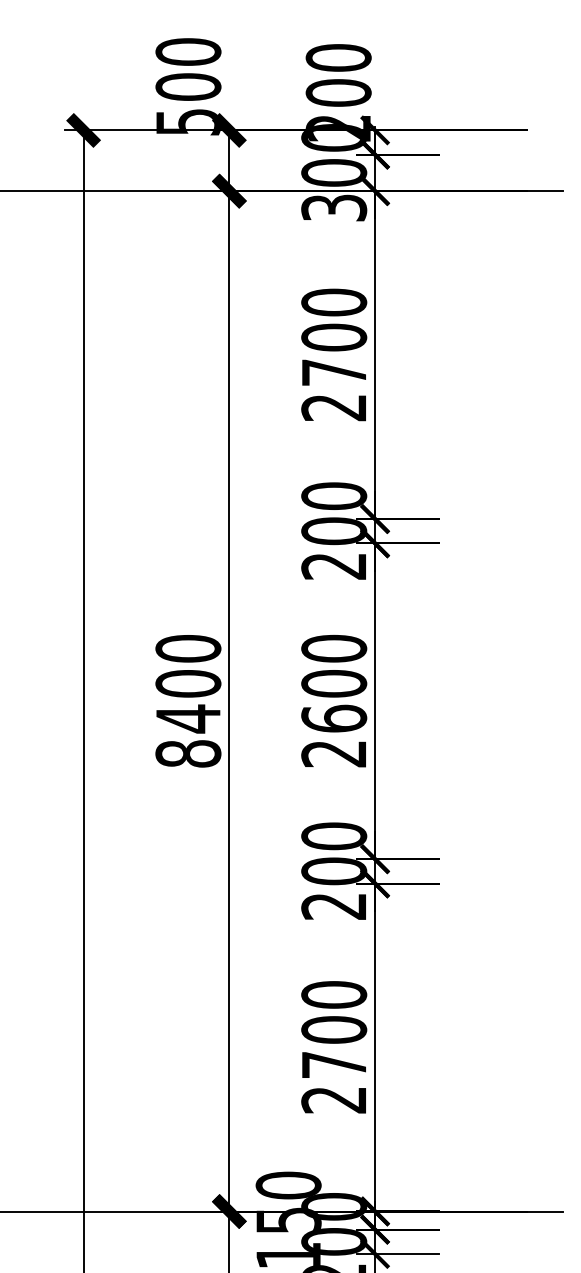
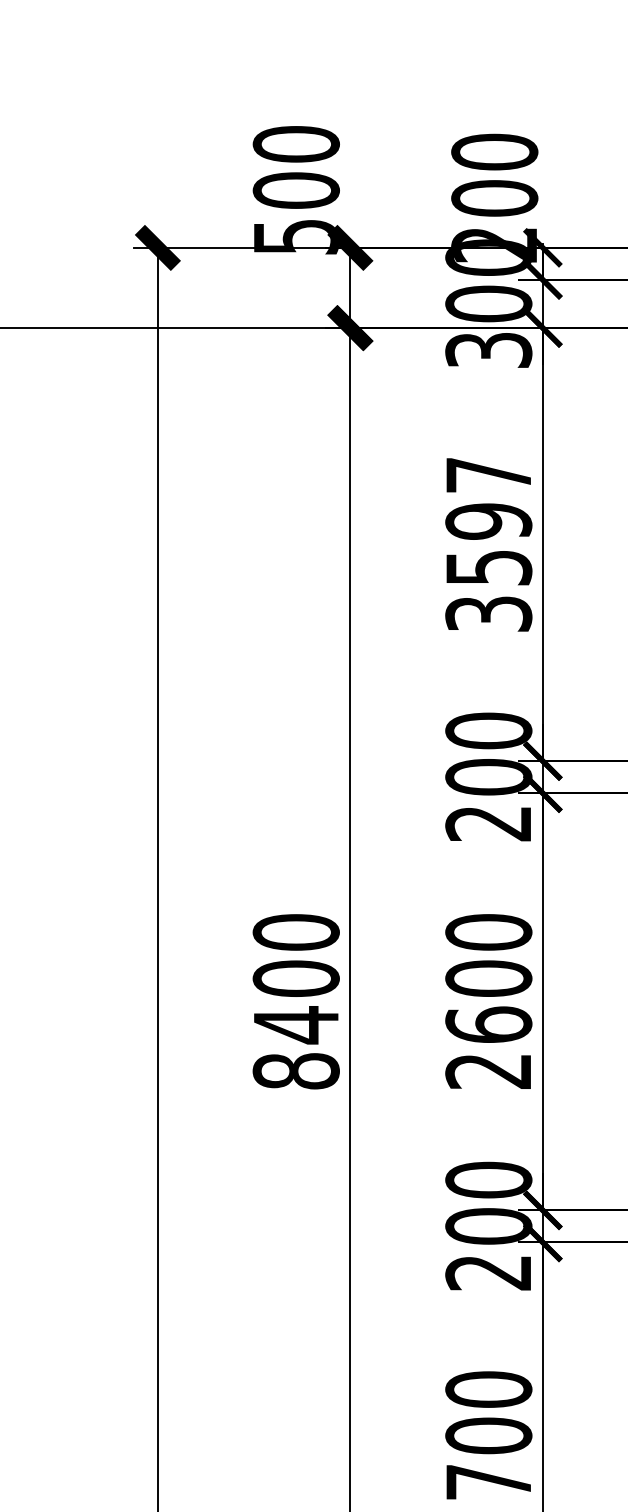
text: (334, 354) -> (489, 543), 2700 -> 3597

